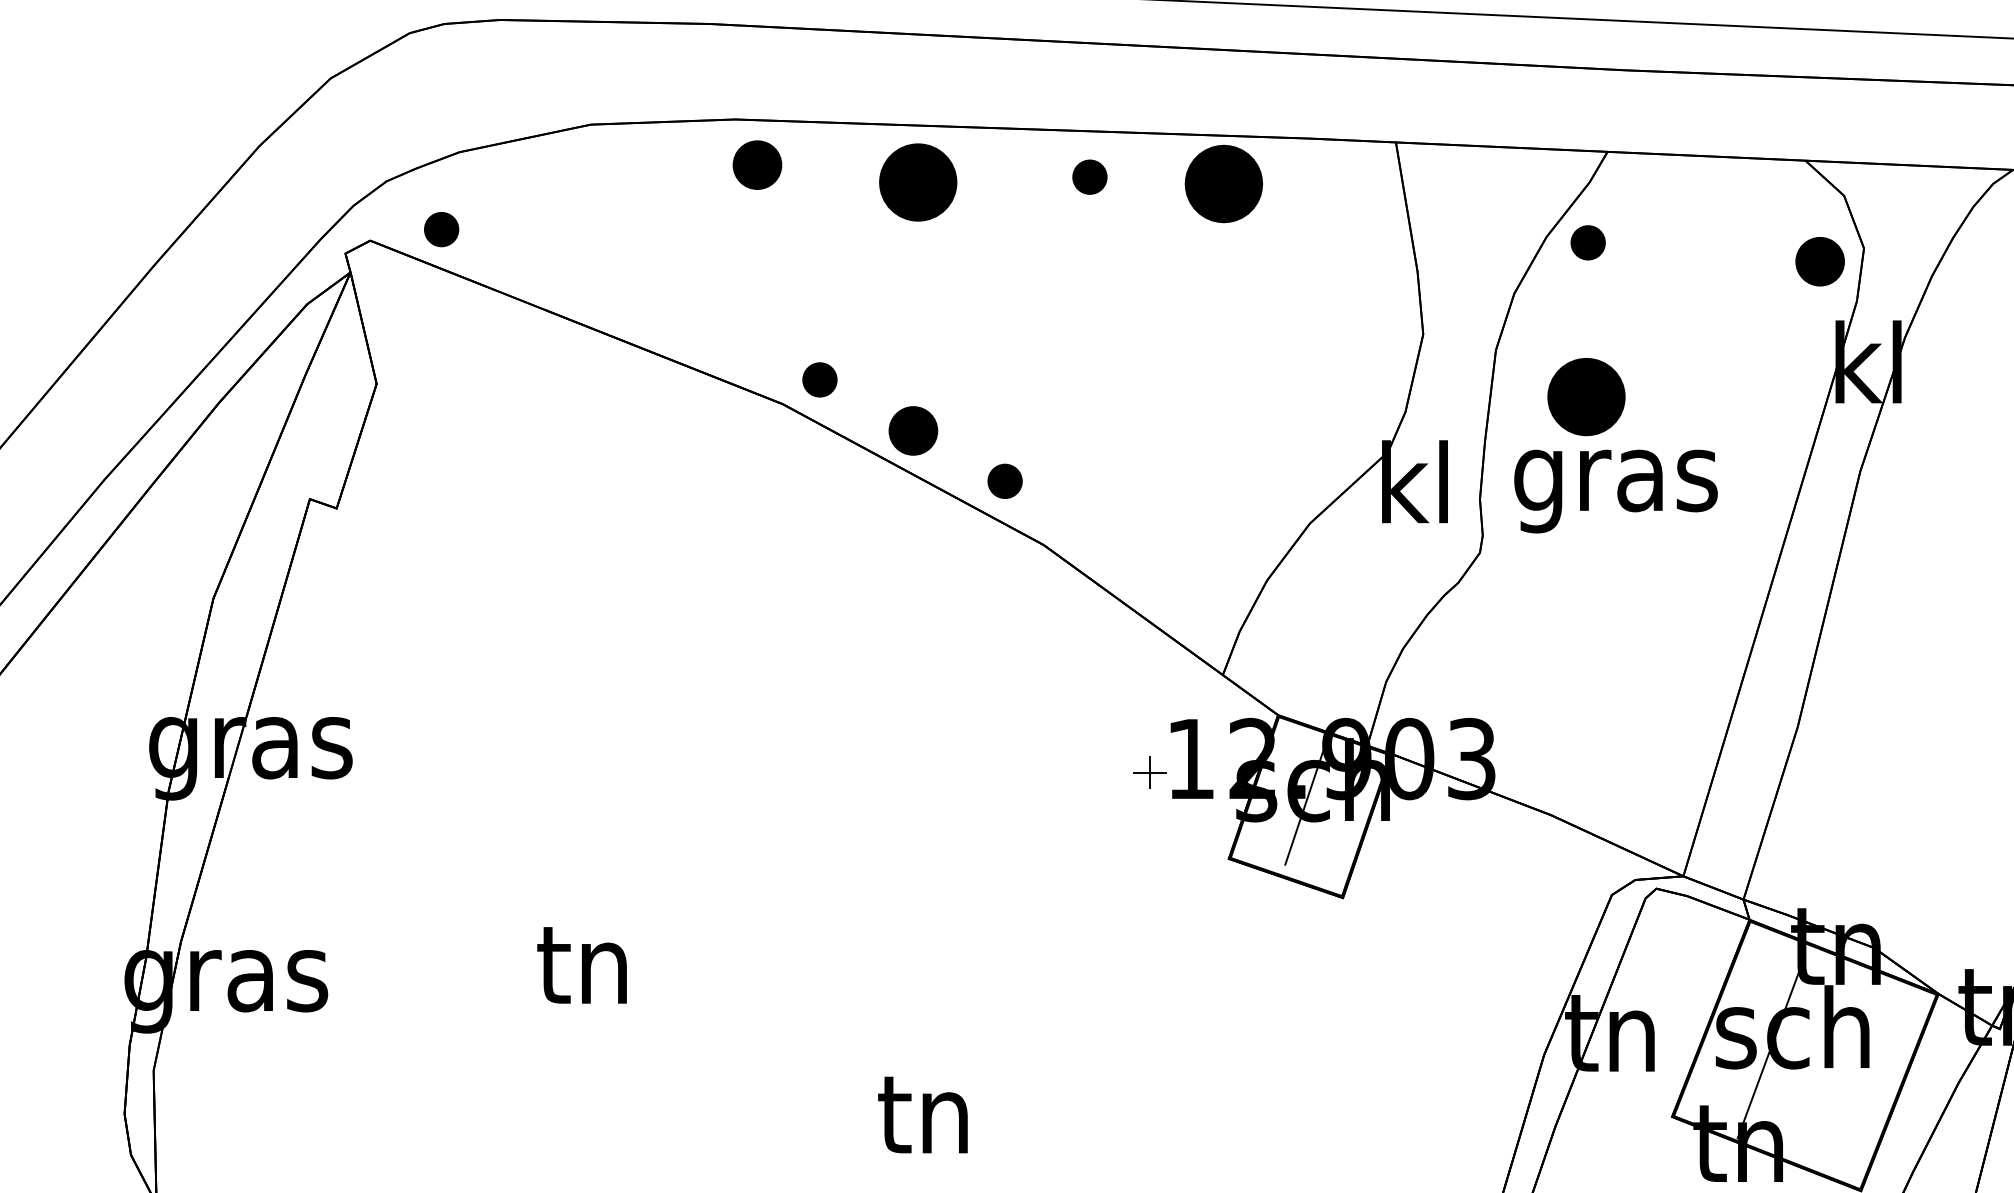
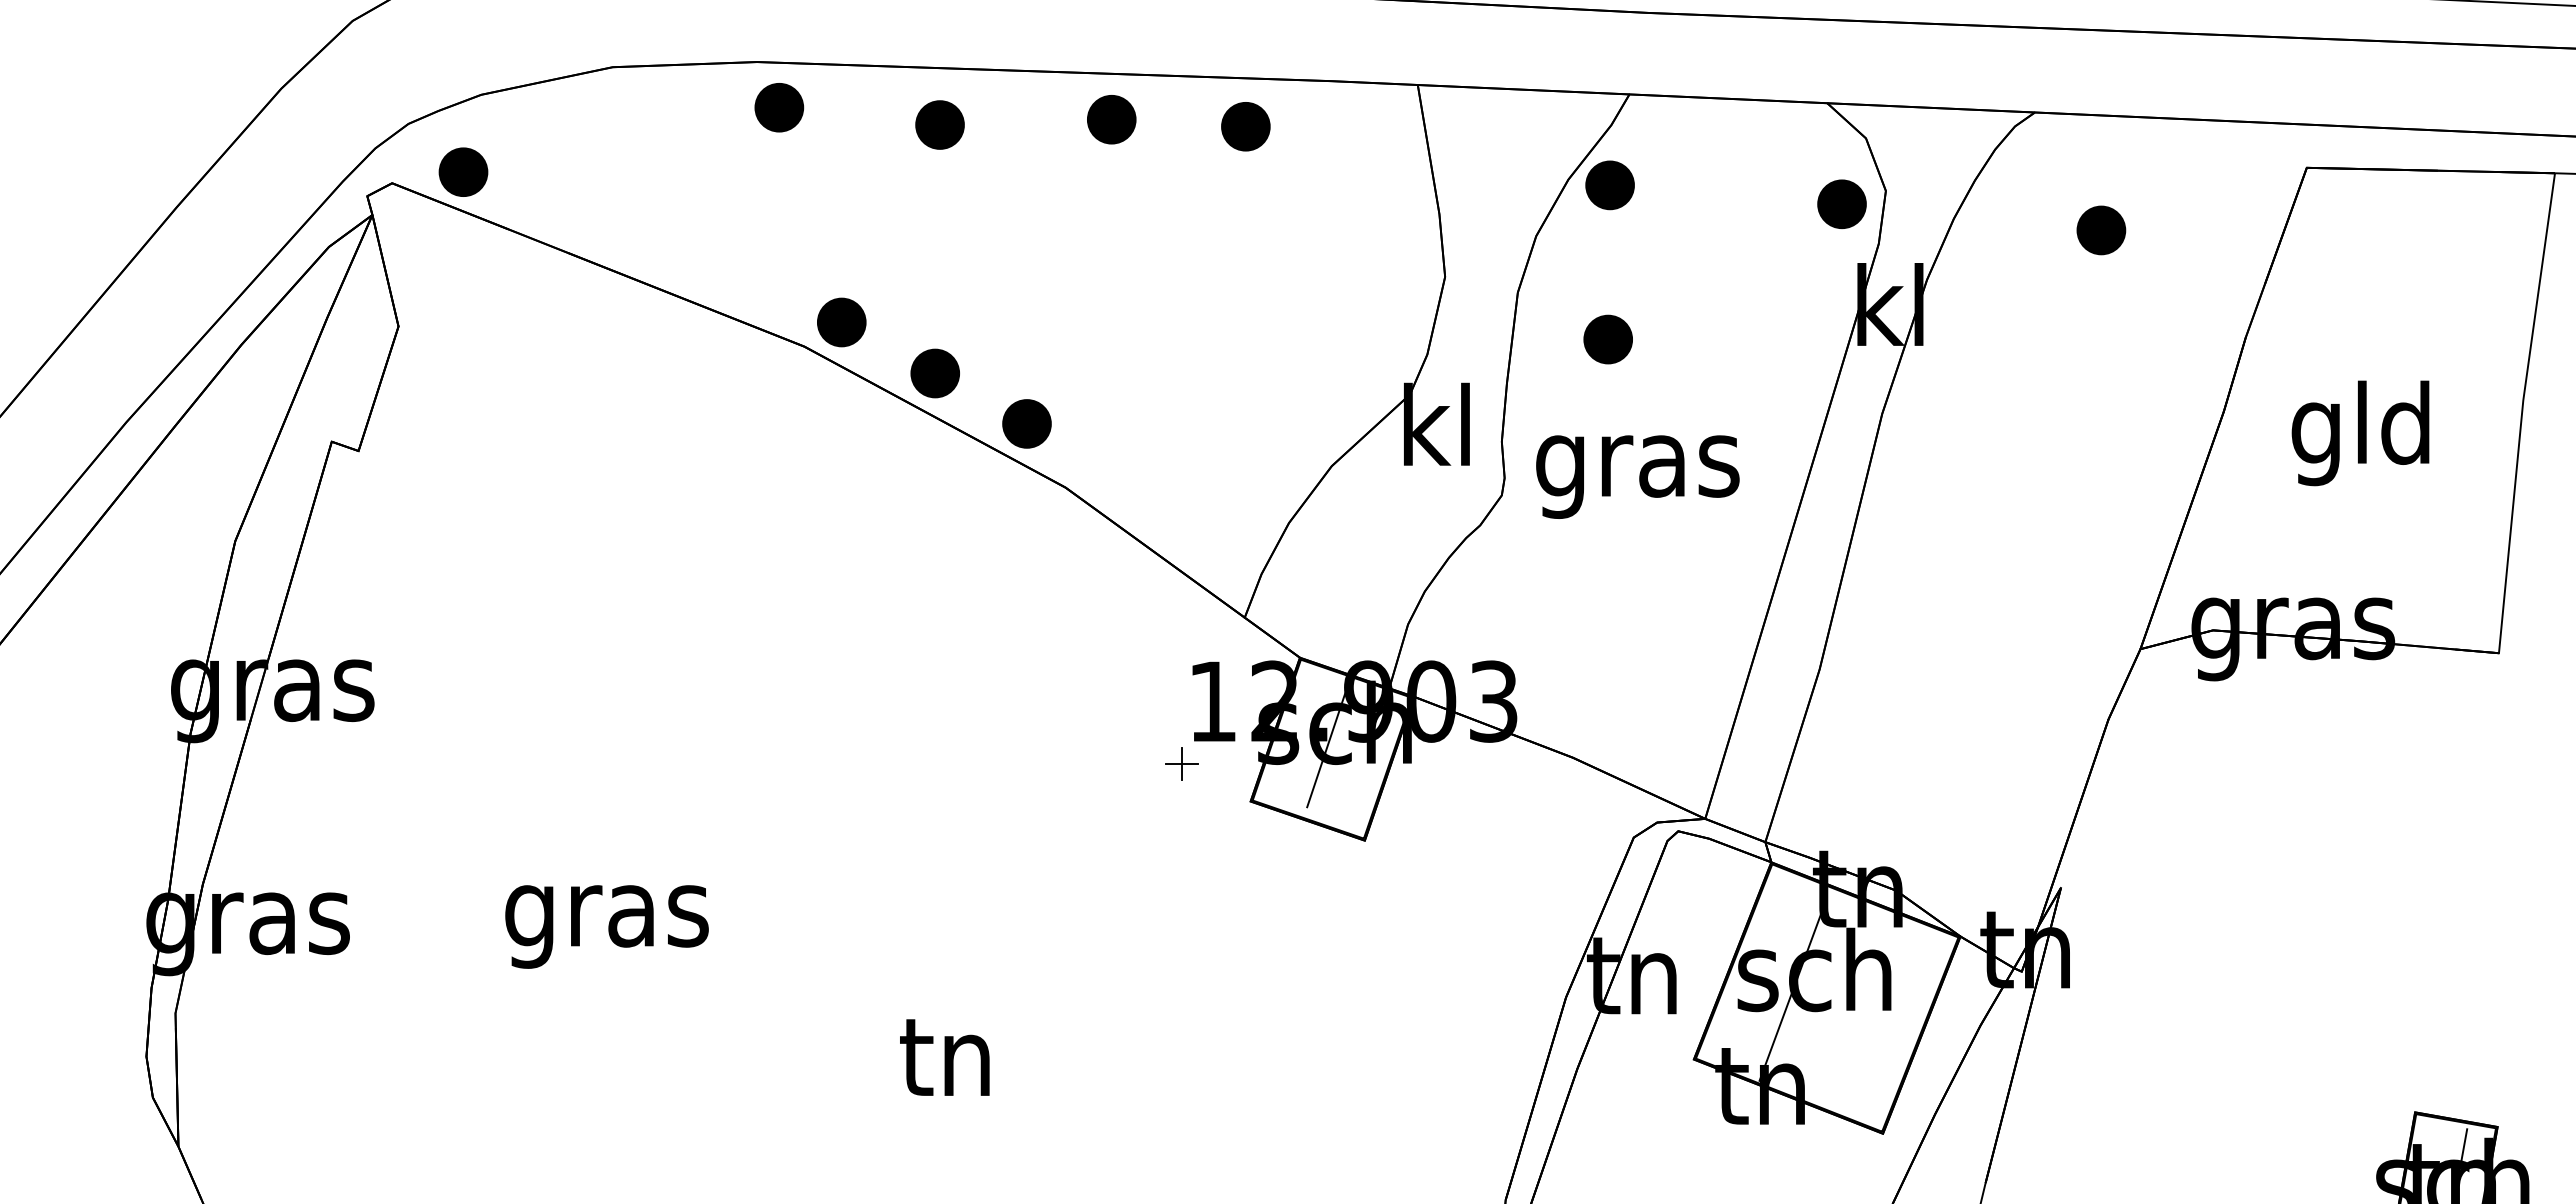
part: (1089, 176) -> (1111, 119), size x1.43
part: (917, 181) -> (939, 124), size x0.62
part: (1223, 183) -> (1245, 126), size x0.62
part: (441, 228) -> (463, 171), size x1.43
part: (1587, 242) -> (1609, 185), size x1.43
part: (819, 379) -> (841, 322), size x1.43
part: (1585, 396) -> (1607, 339), size x0.62
part: (1004, 480) -> (1026, 423), size x1.43
text: (1615, 490) -> (1637, 476), moved
part: (1149, 771) -> (1181, 763), moved
text: (584, 975) -> (606, 918), tn -> gras

